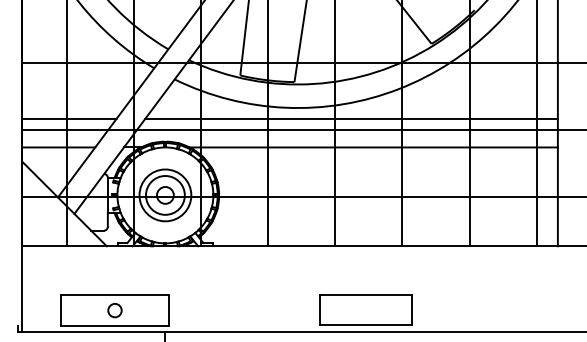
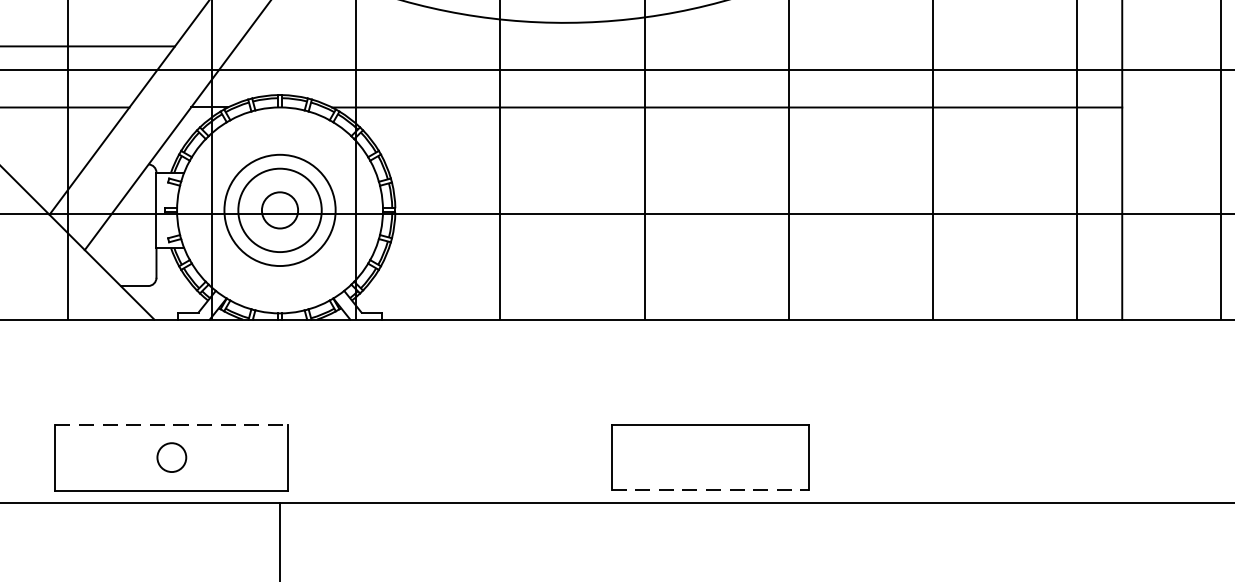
line: (351, 118) -> (679, 45), removed
line: (115, 295) -> (172, 425), solid -> dashed
line: (366, 325) -> (711, 489), solid -> dashed

